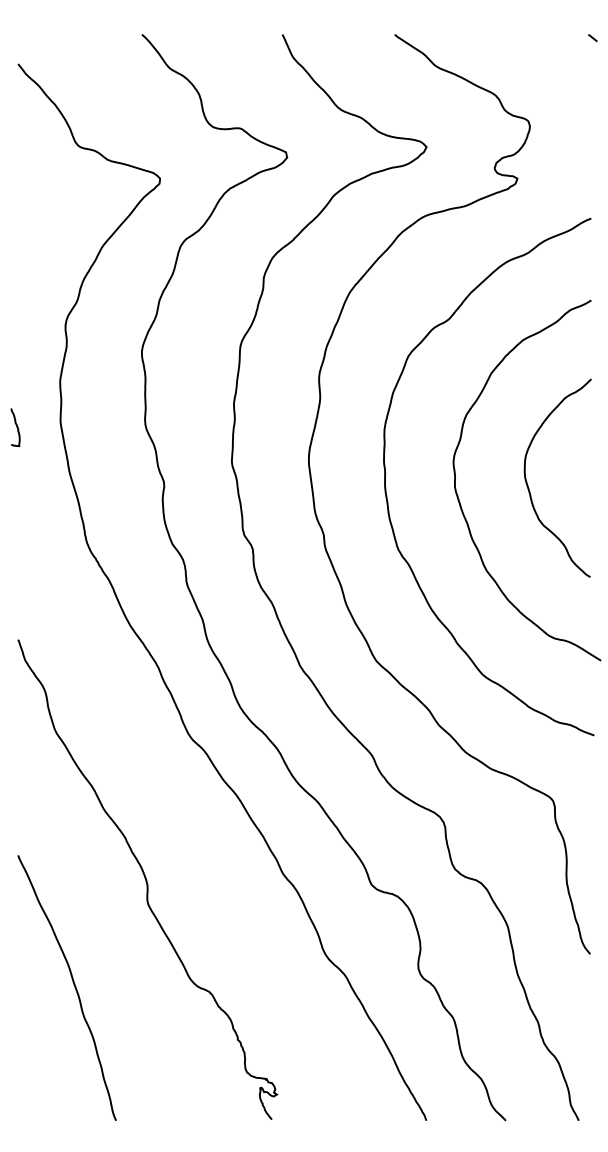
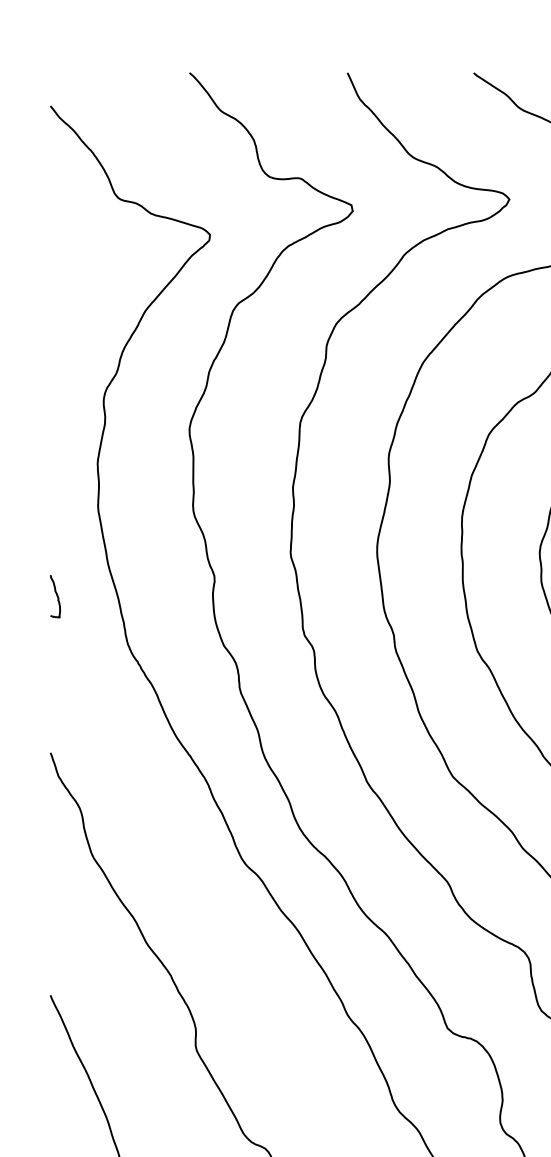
curve: (16, 427) -> (56, 596), moved

